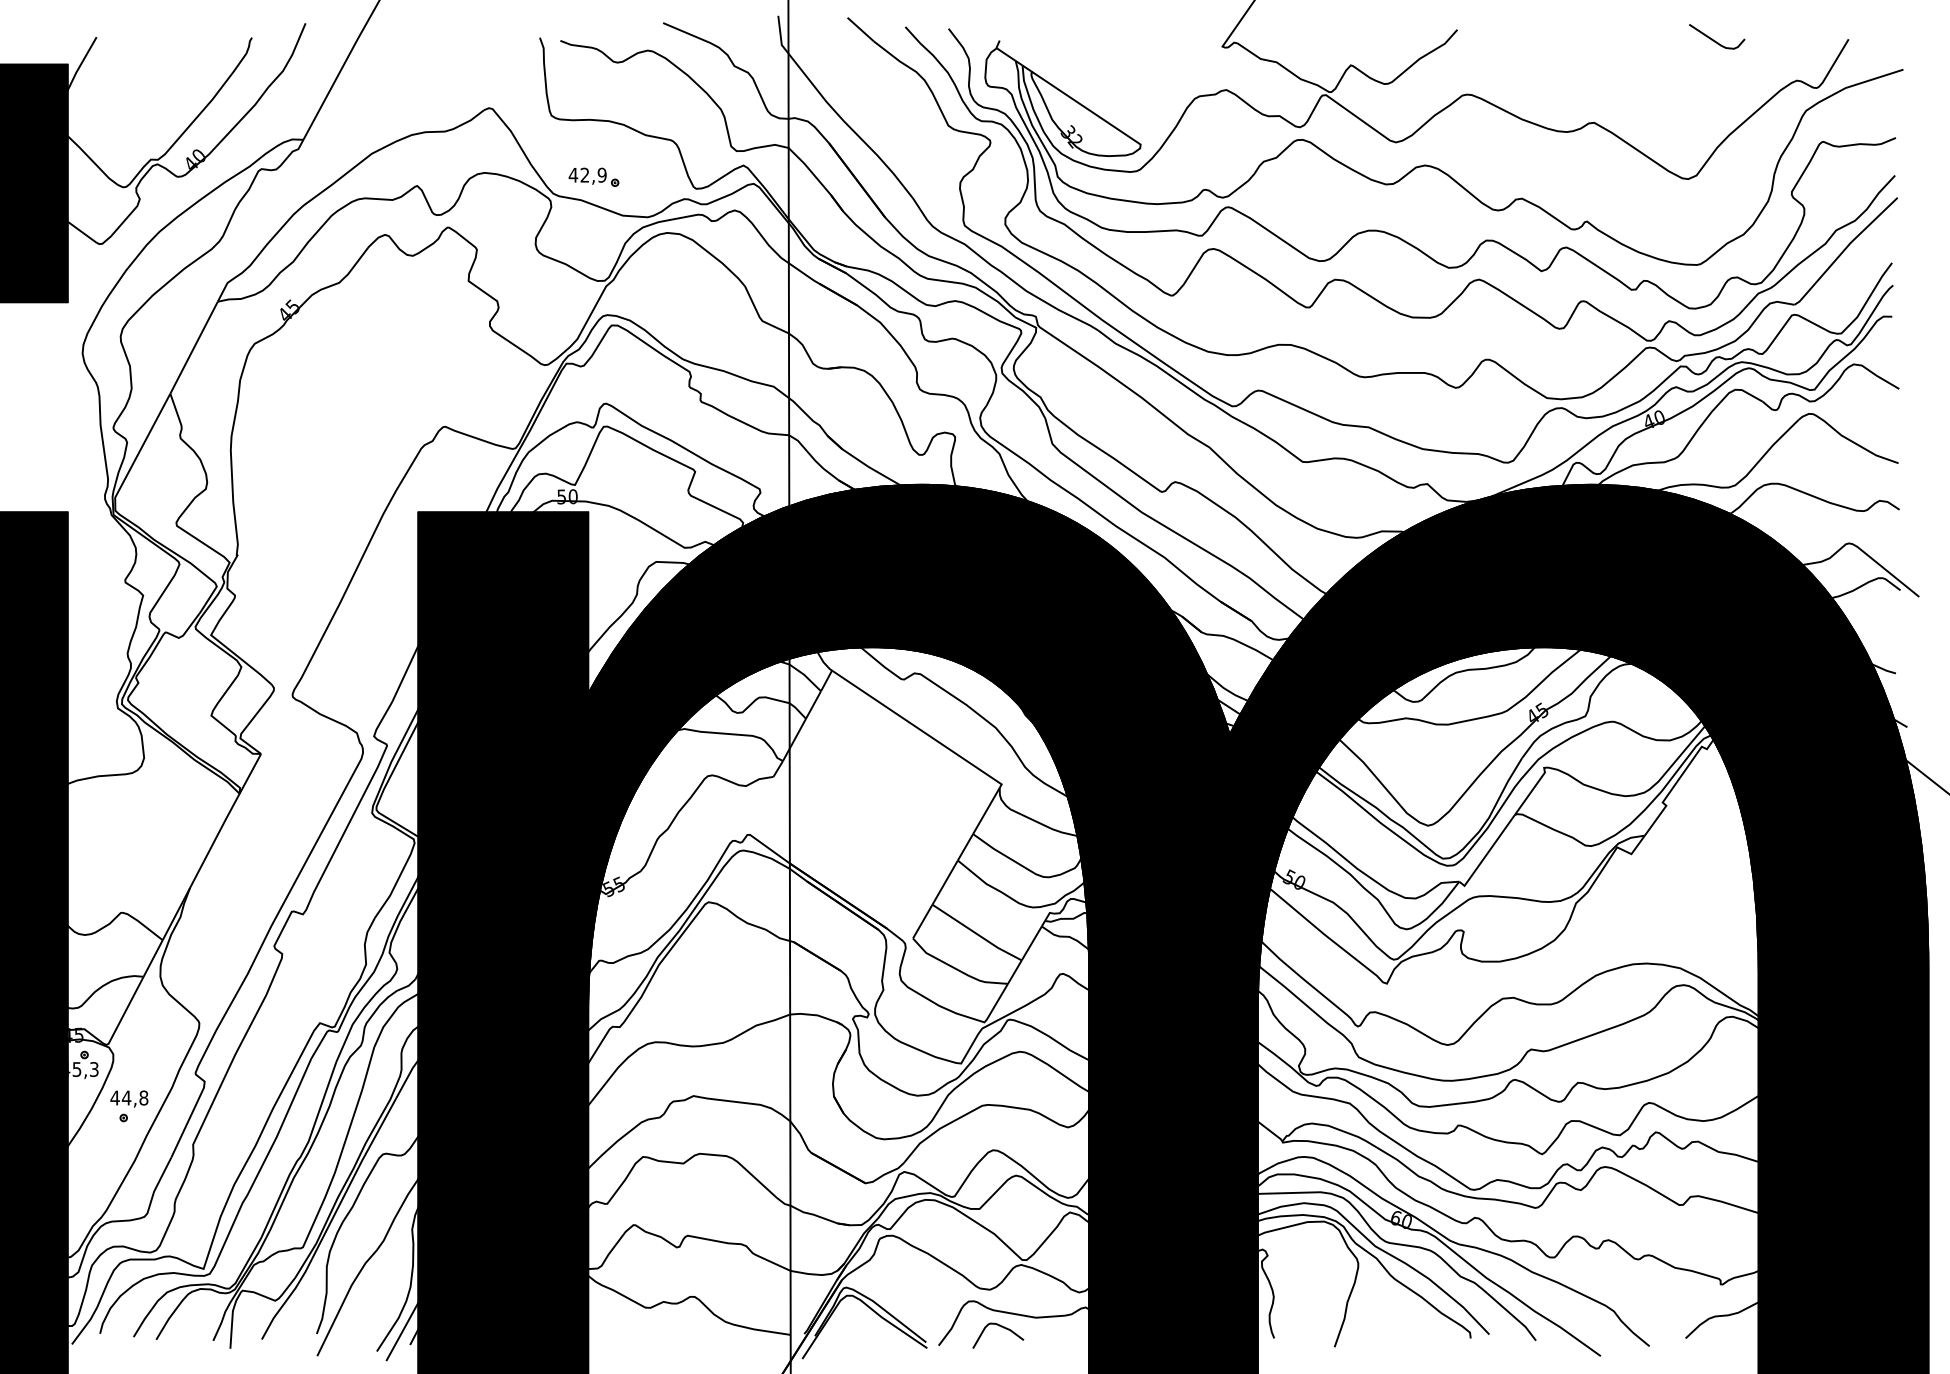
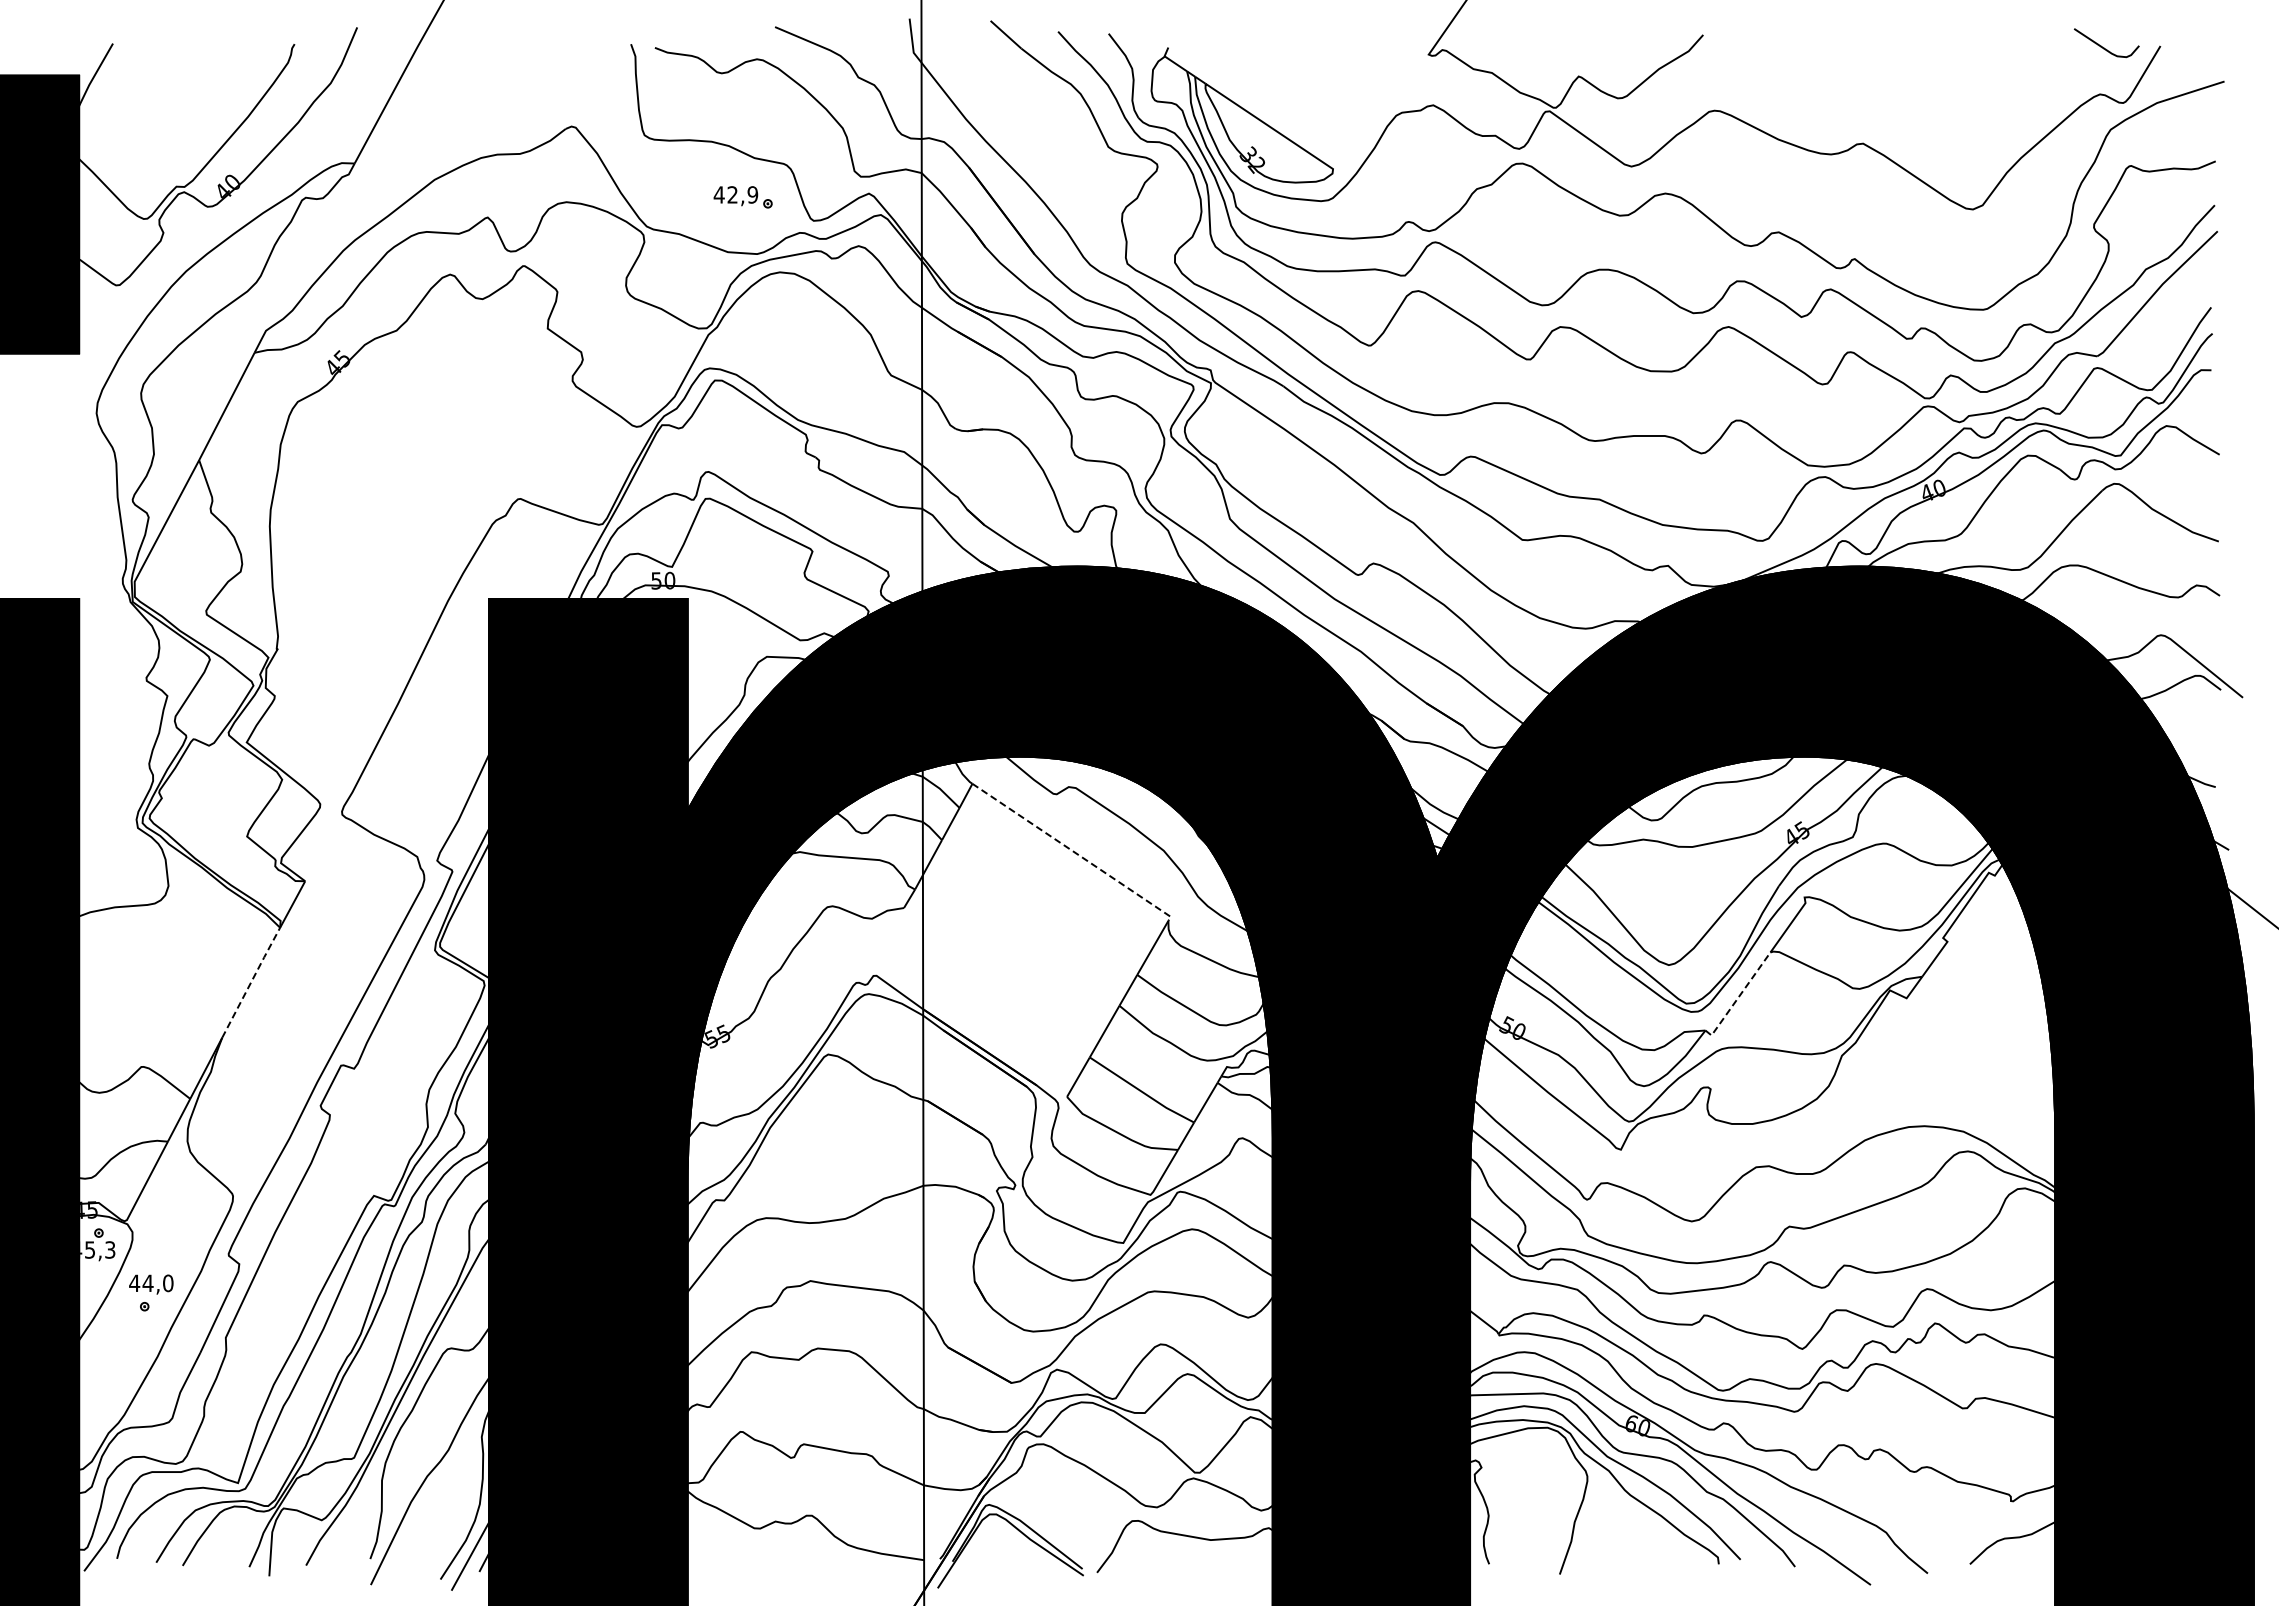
curve: (1715, 40) -> (2104, 47), moved
part: (593, 177) -> (742, 197), moved
line: (919, 729) -> (1074, 852), solid -> dashed
line: (215, 840) -> (251, 982), solid -> dashed
line: (1487, 853) -> (1738, 997), solid -> dashed
text: (144, 1097) -> (168, 1282), 44,8 -> 44,0
curve: (1001, 1327) -> (1170, 1551), removed

